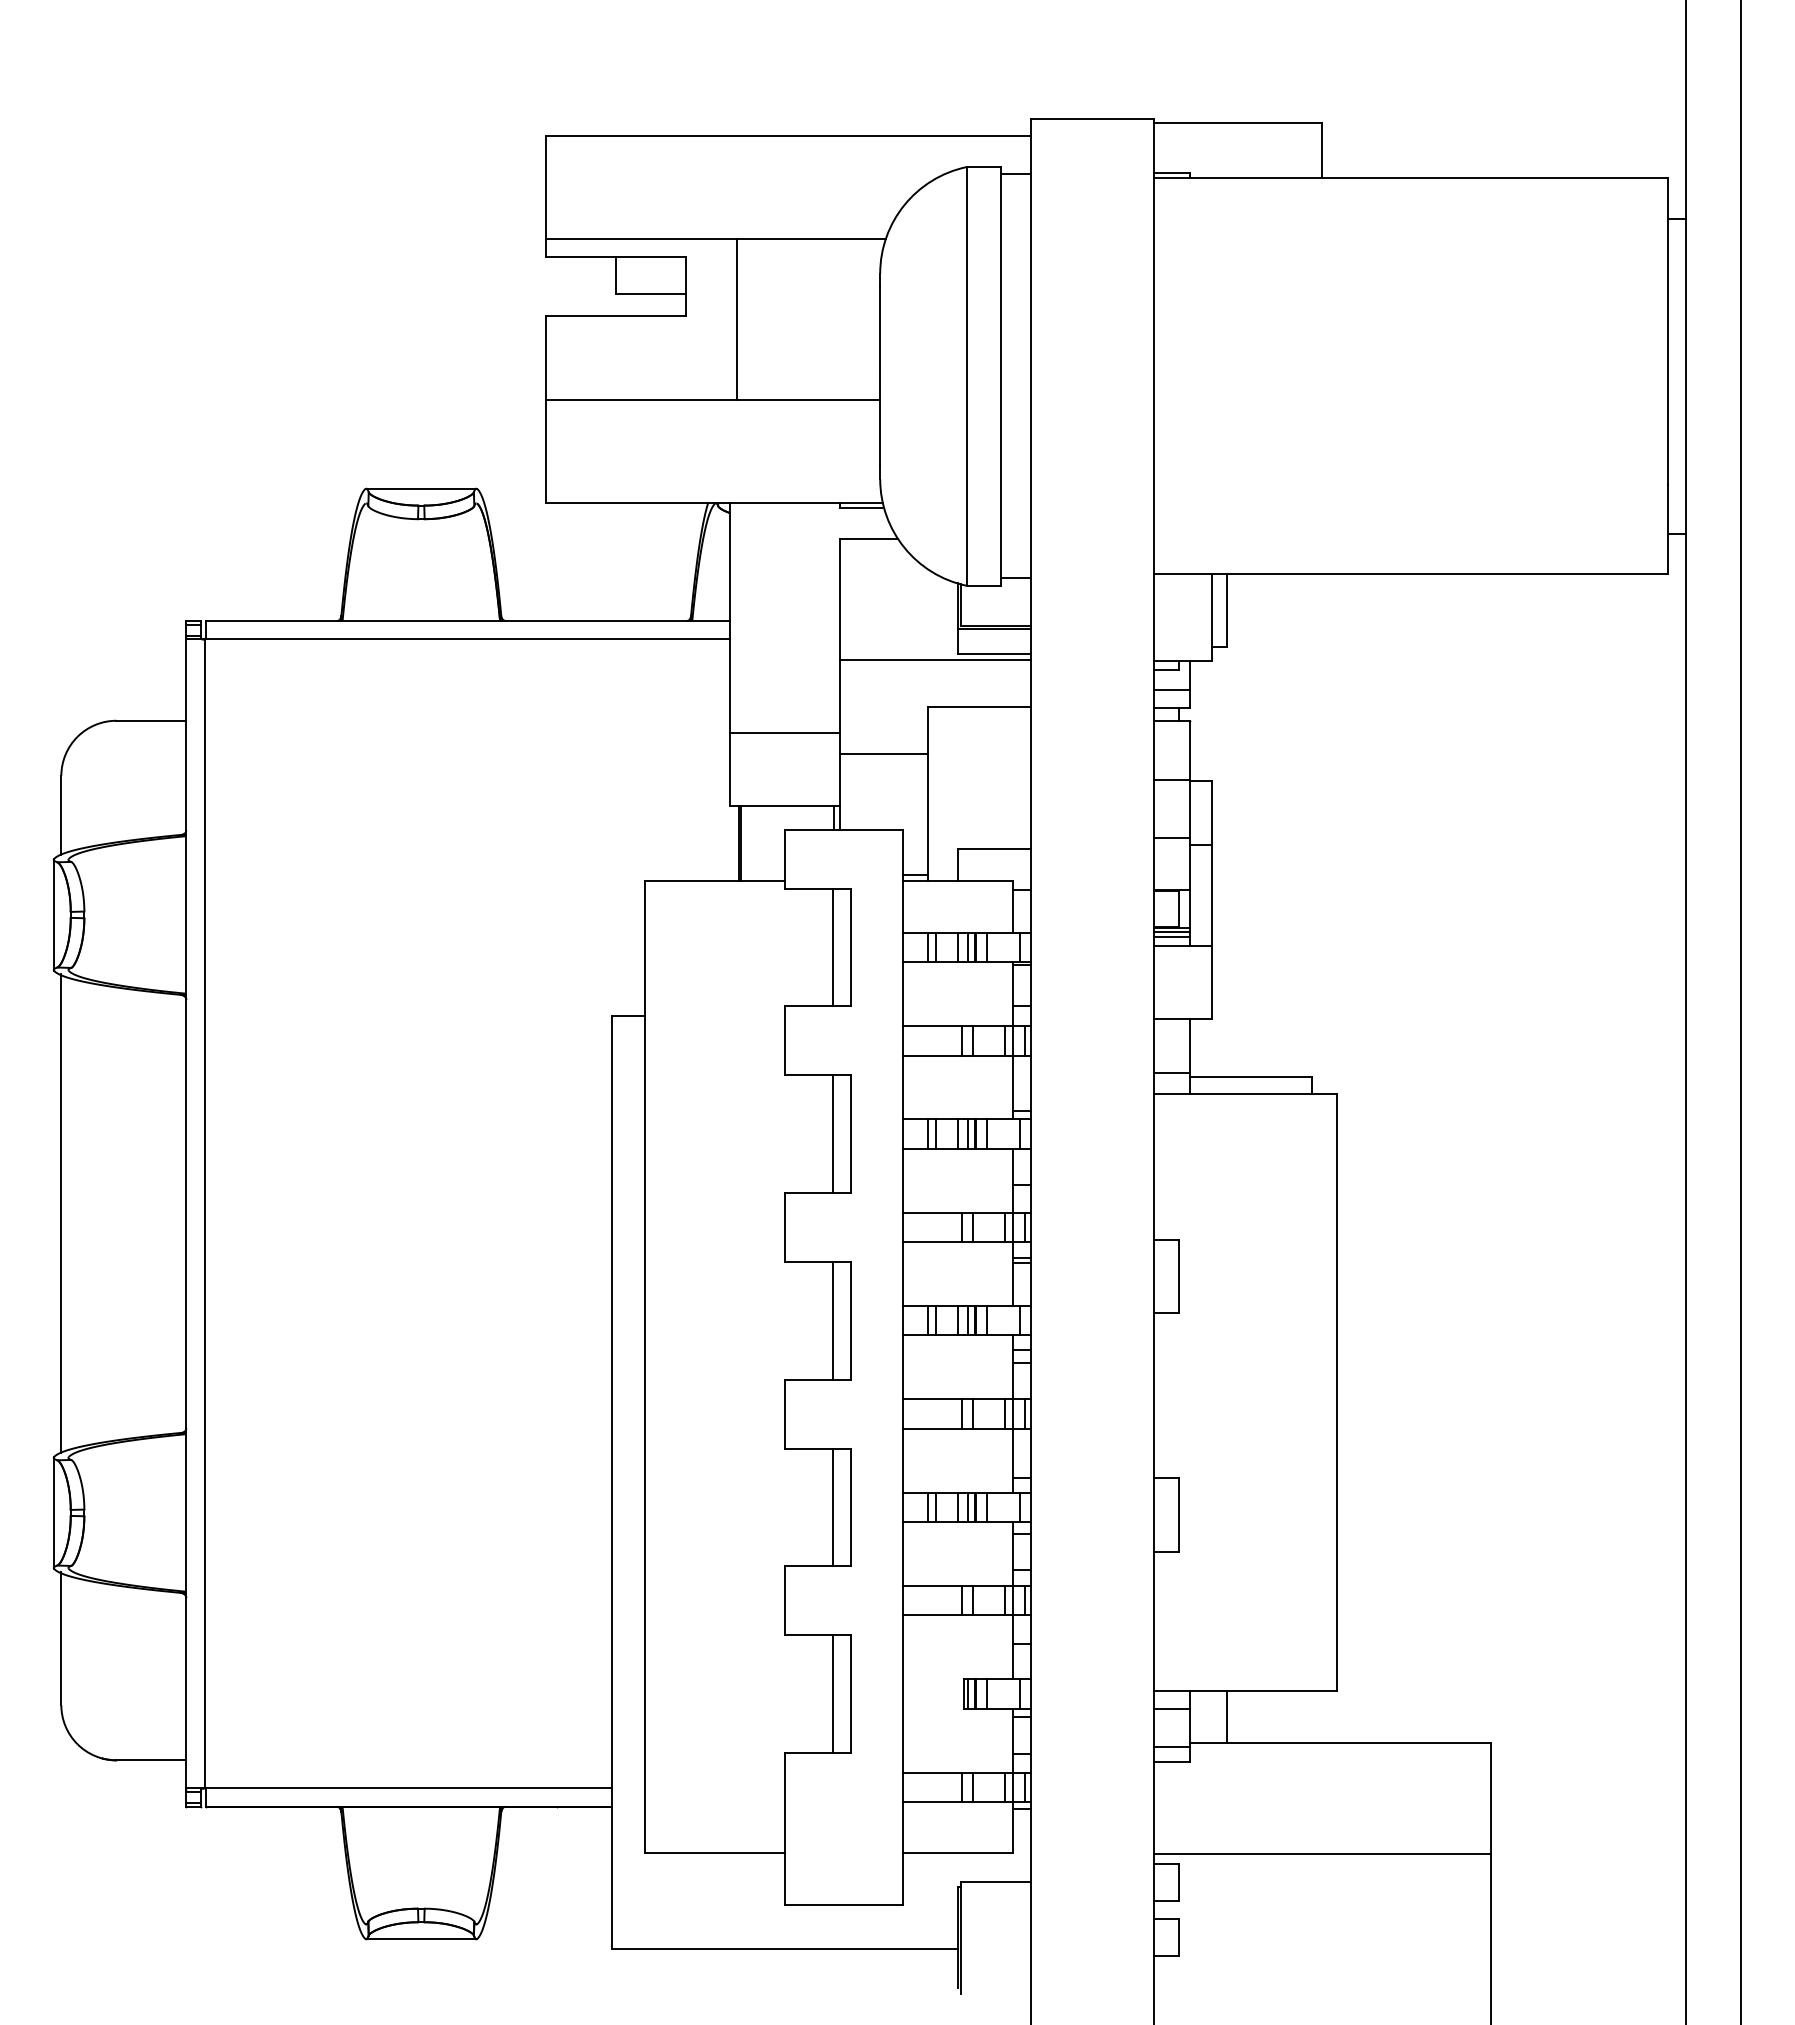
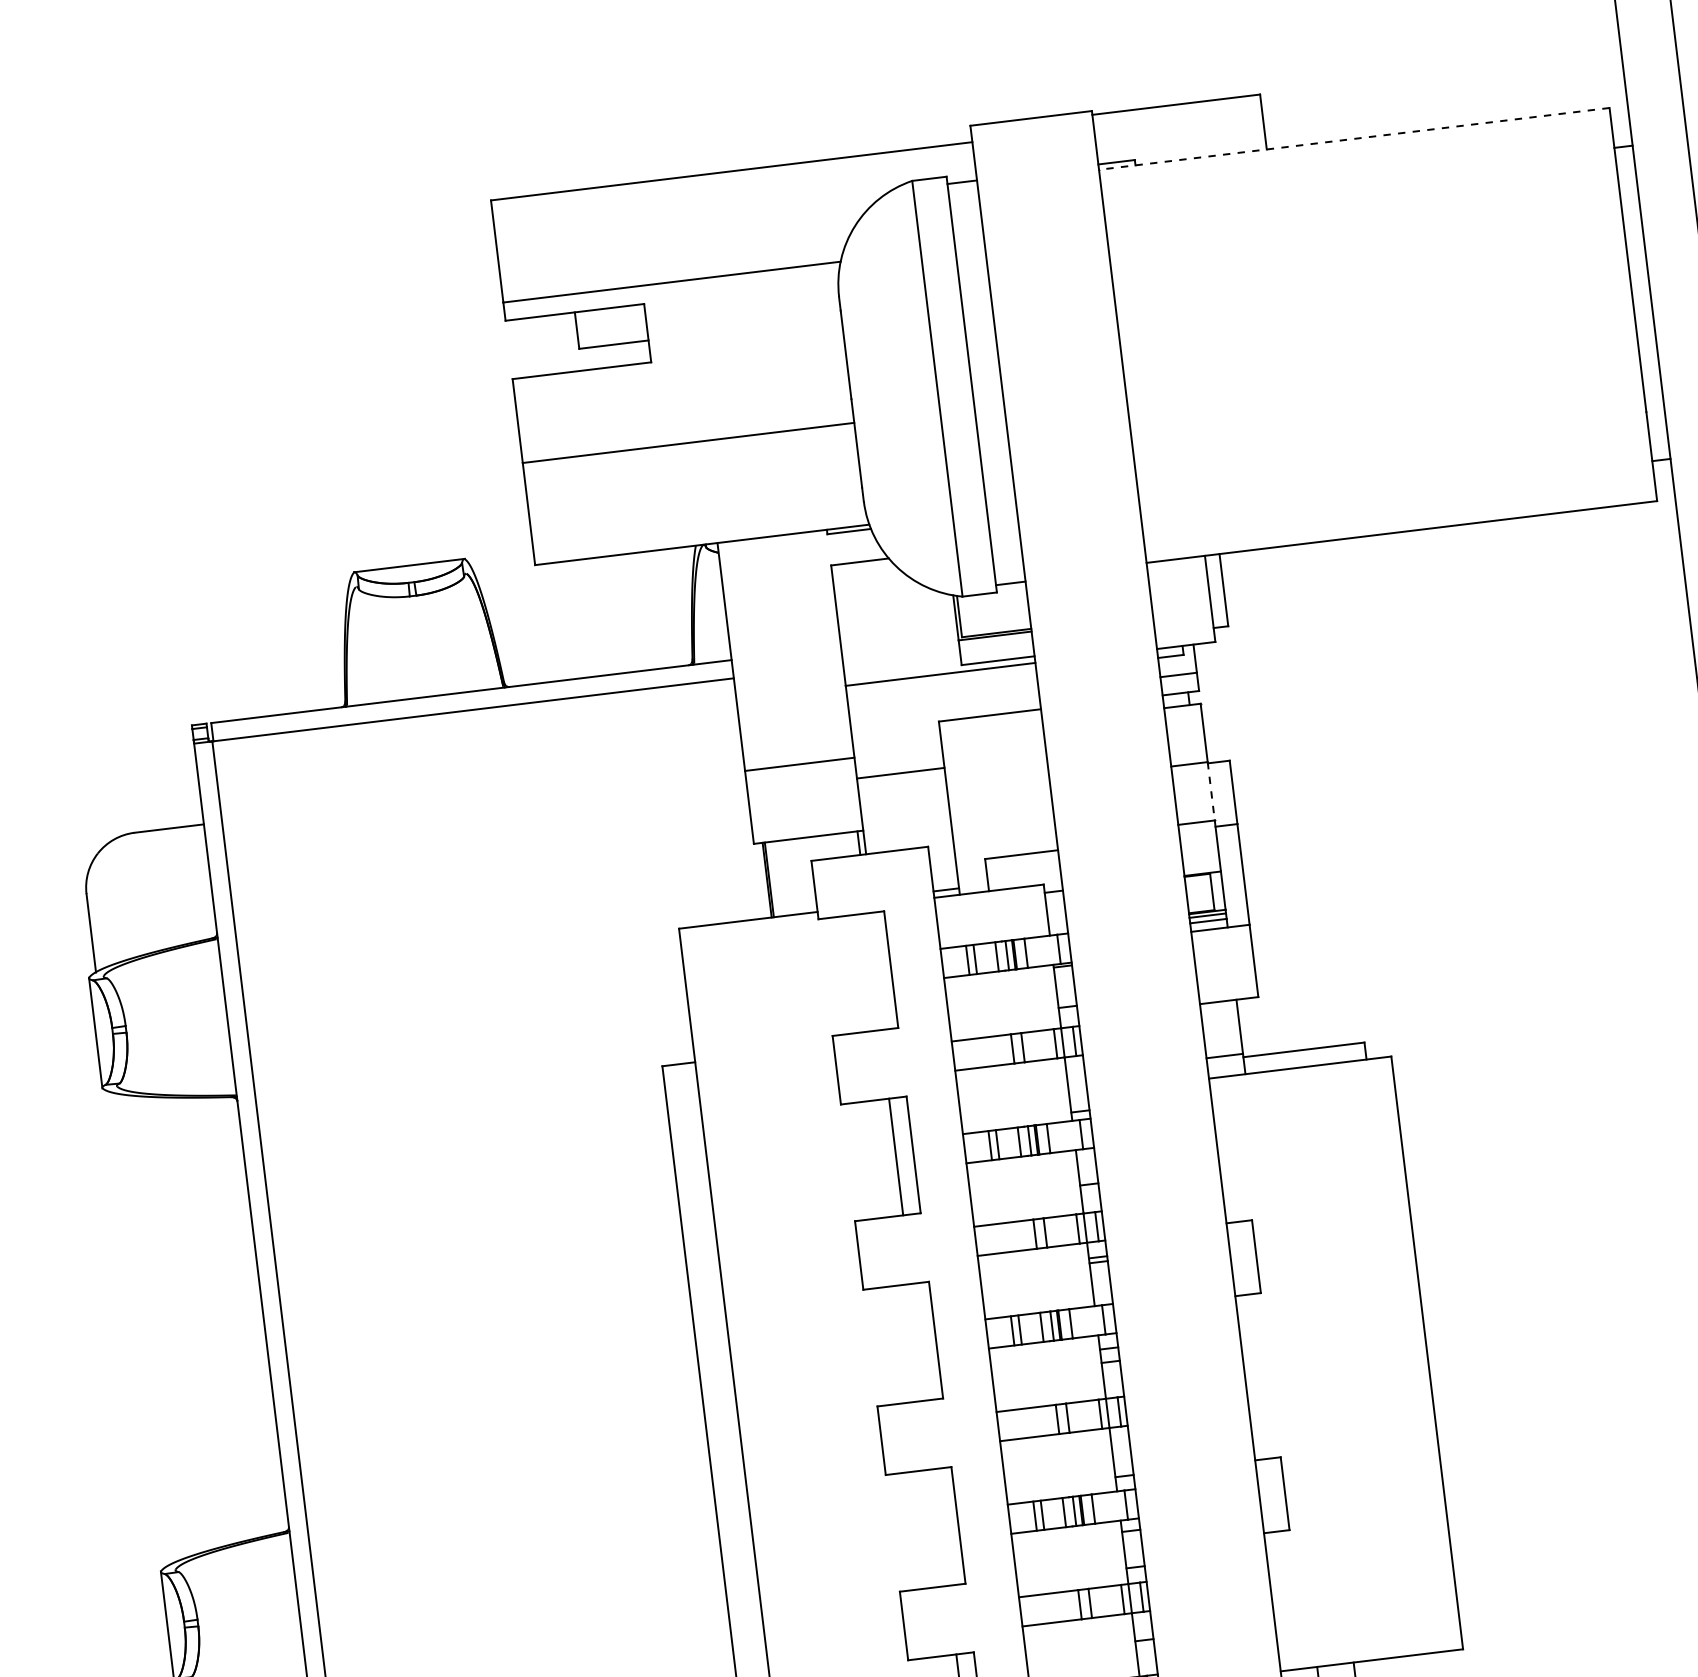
line: (1410, 178) -> (1354, 138), solid -> dashed
line: (737, 319) -> (702, 359), removed
line: (1190, 809) -> (1211, 791), solid -> dashed
line: (833, 947) -> (873, 971), removed
line: (61, 1213) -> (139, 1328), removed
line: (833, 1320) -> (918, 1342), removed
line: (833, 1507) -> (941, 1527), removed

